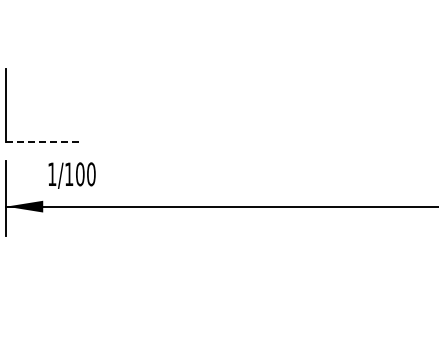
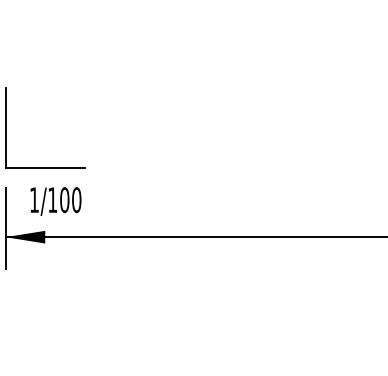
line: (43, 142) -> (45, 167), dashed -> solid
text: (71, 175) -> (55, 201), moved

